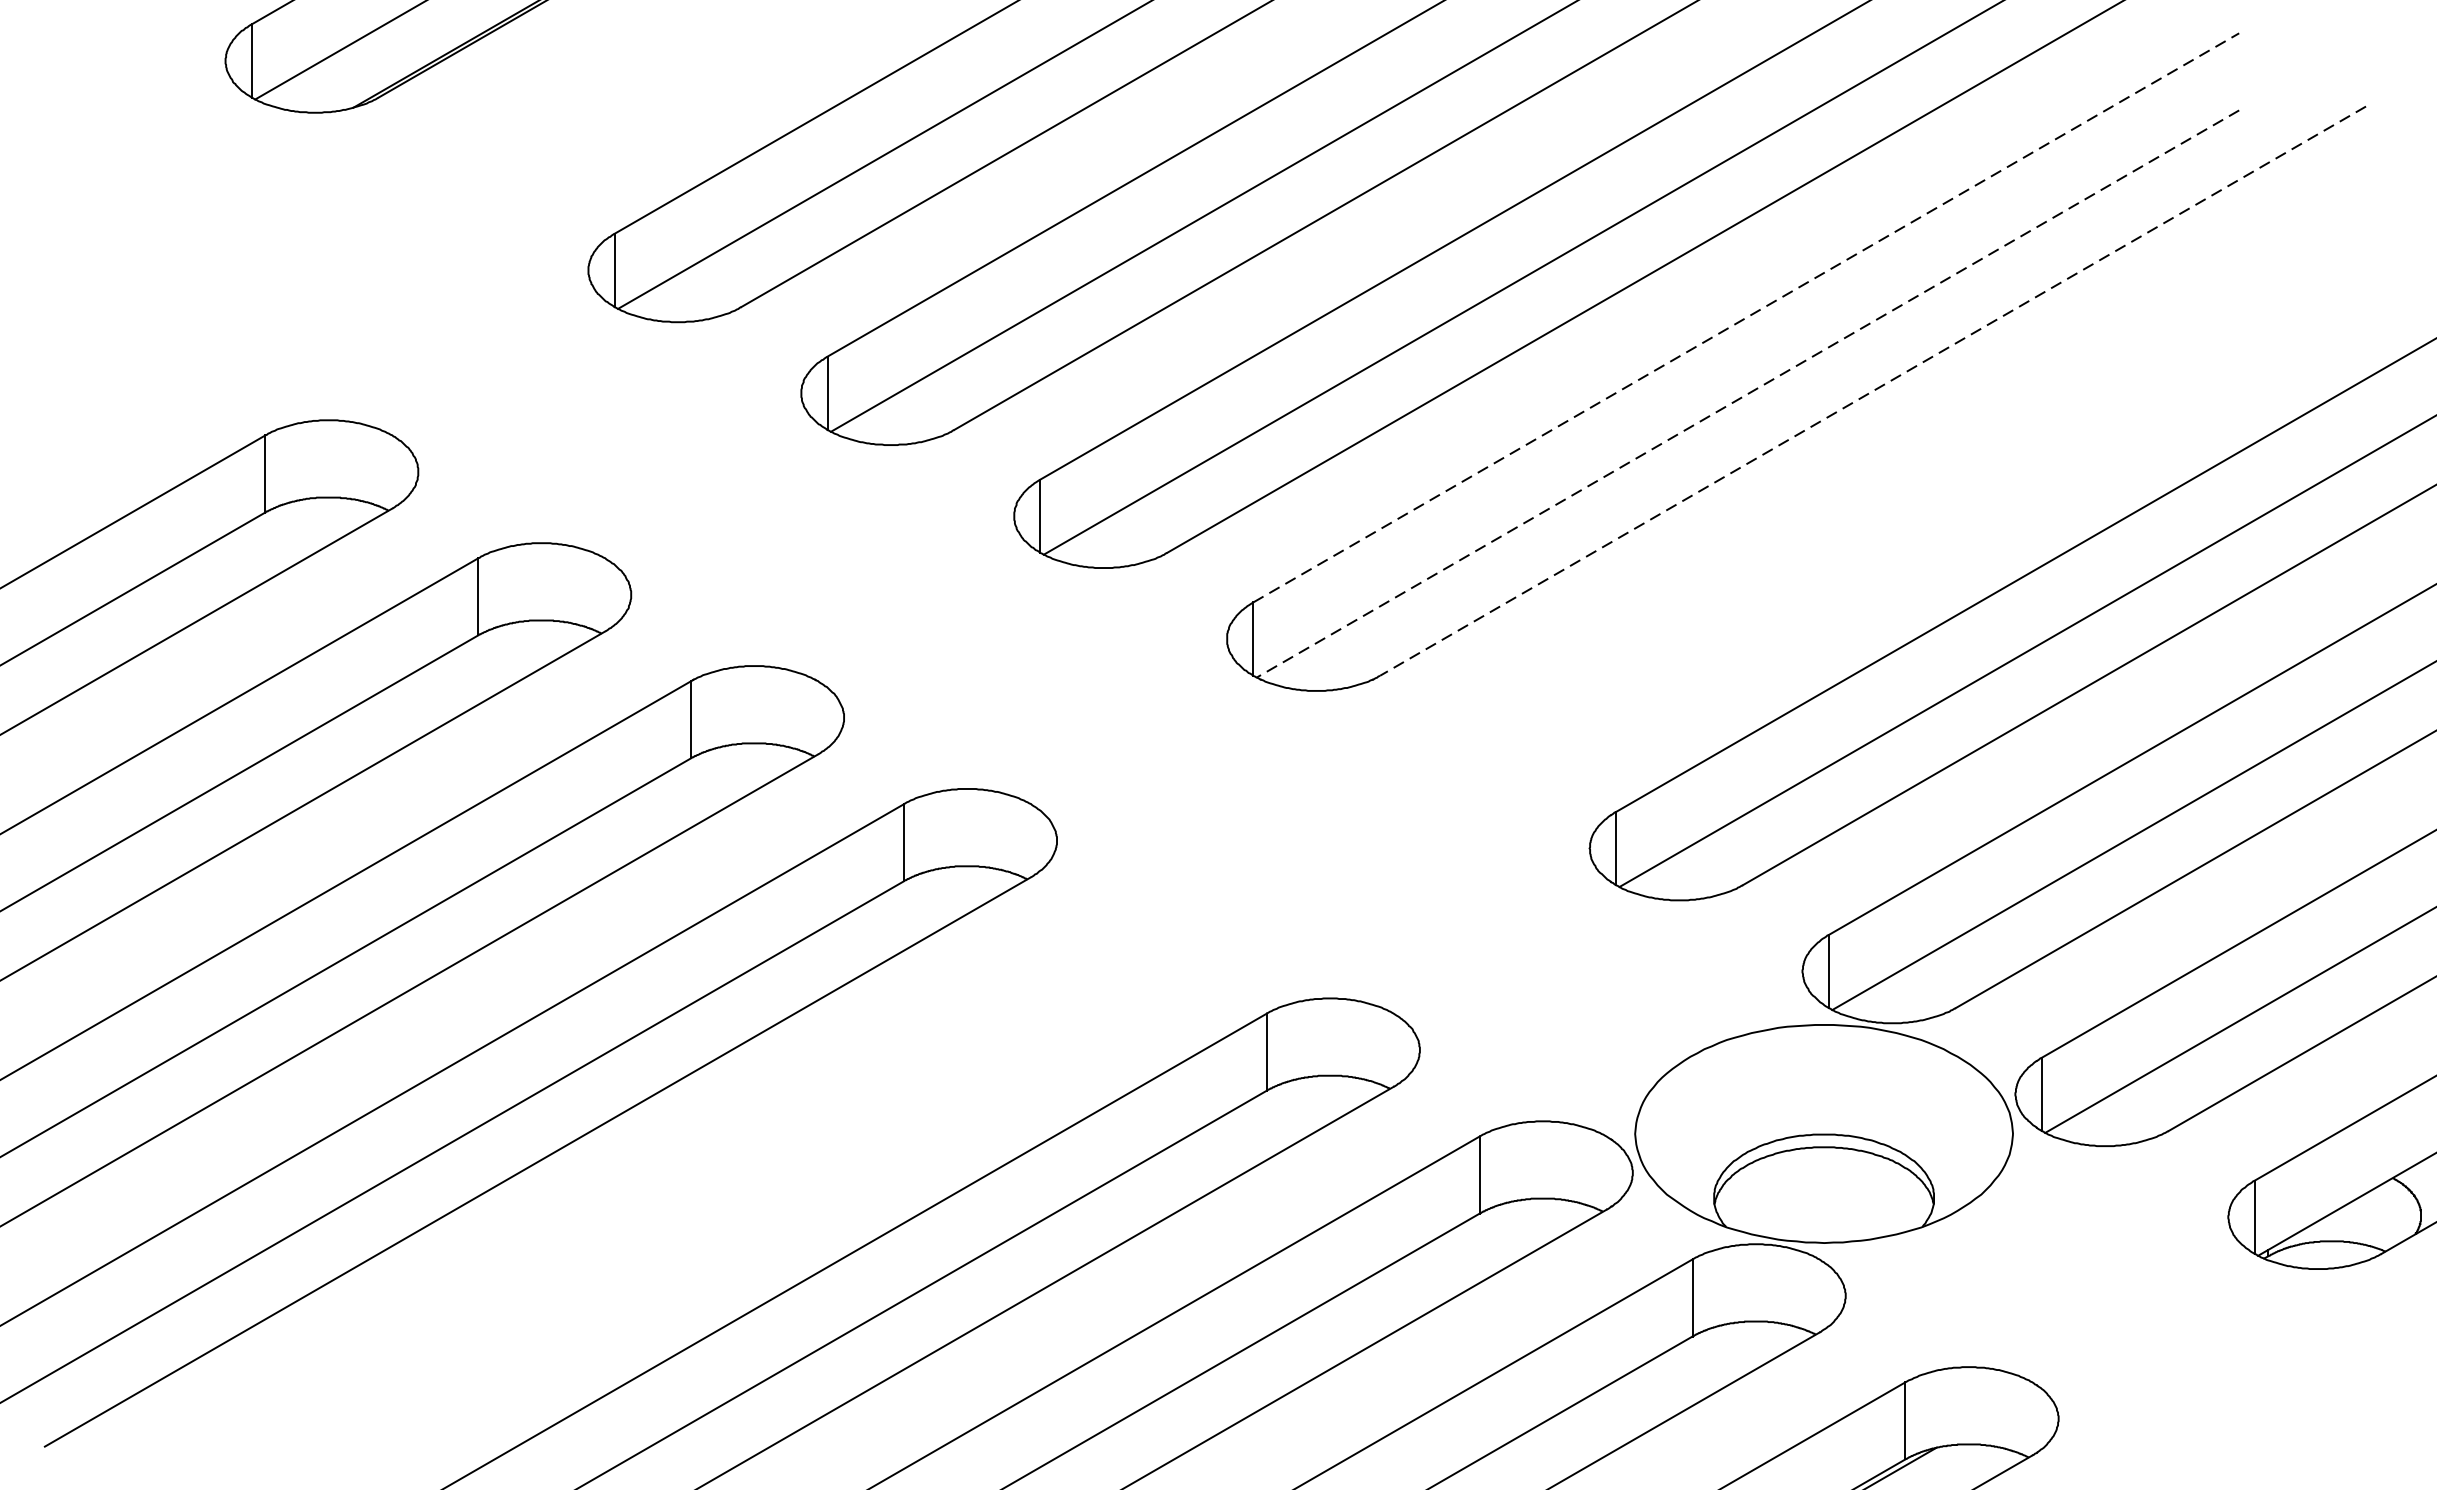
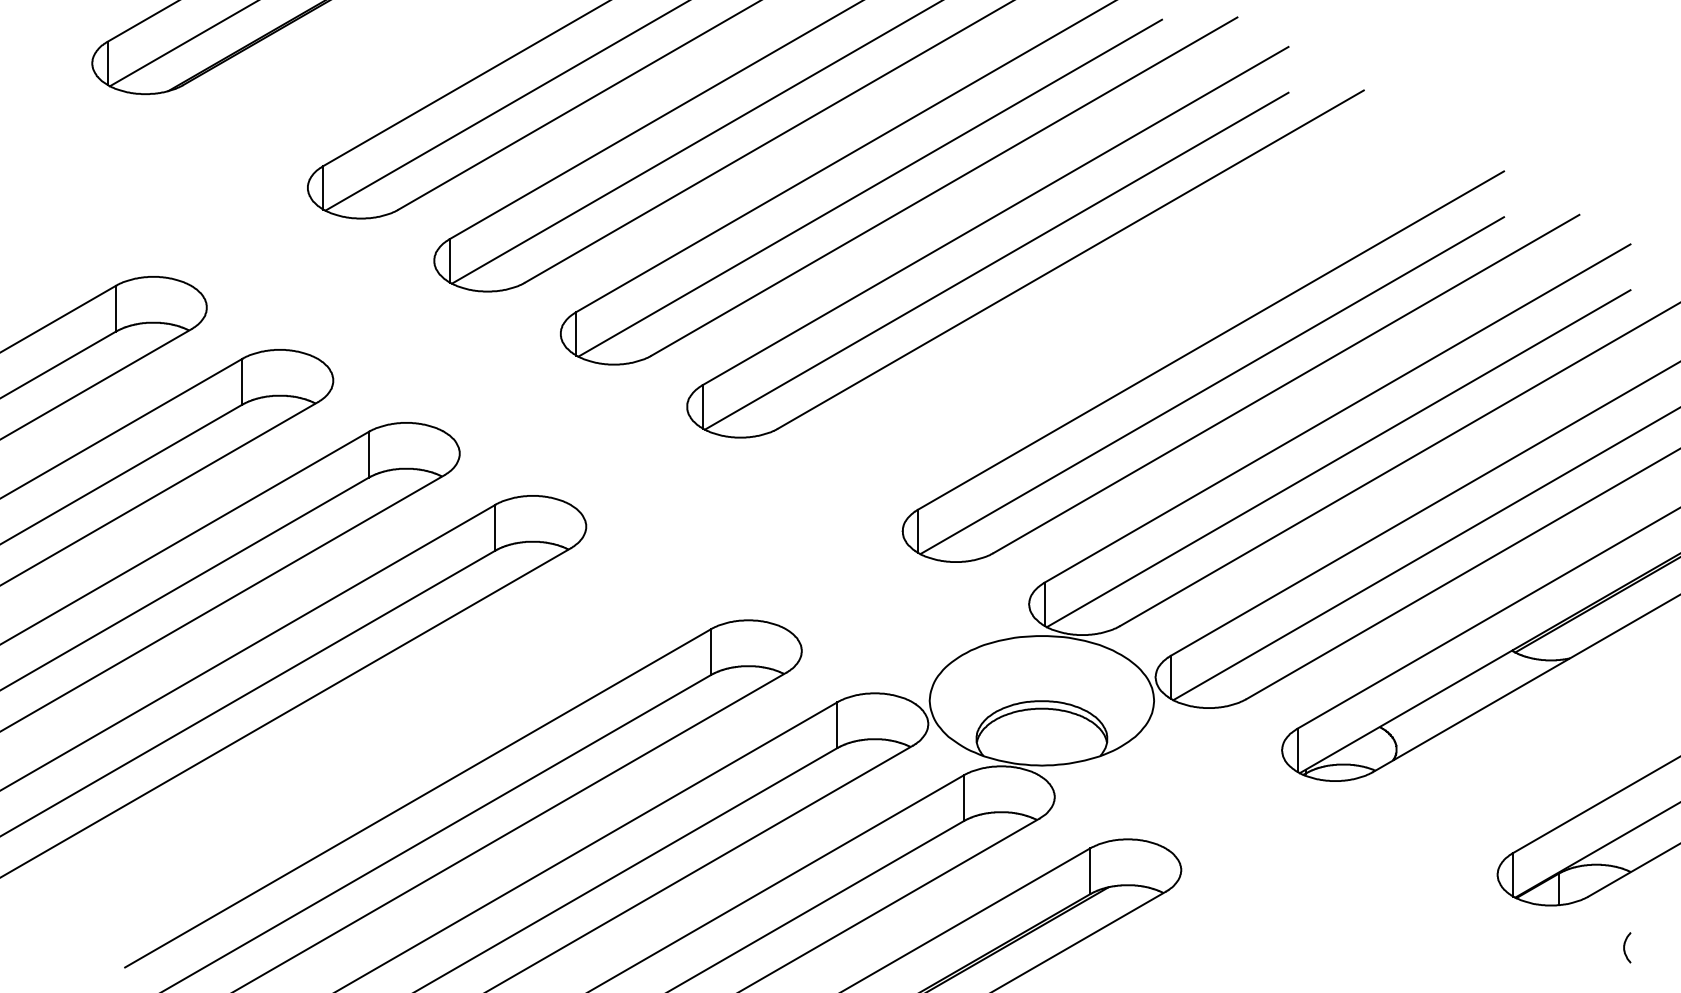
line: (1747, 317) -> (996, 215), dashed -> solid
line: (1872, 391) -> (1070, 259), dashed -> solid
line: (1747, 394) -> (996, 261), dashed -> solid

